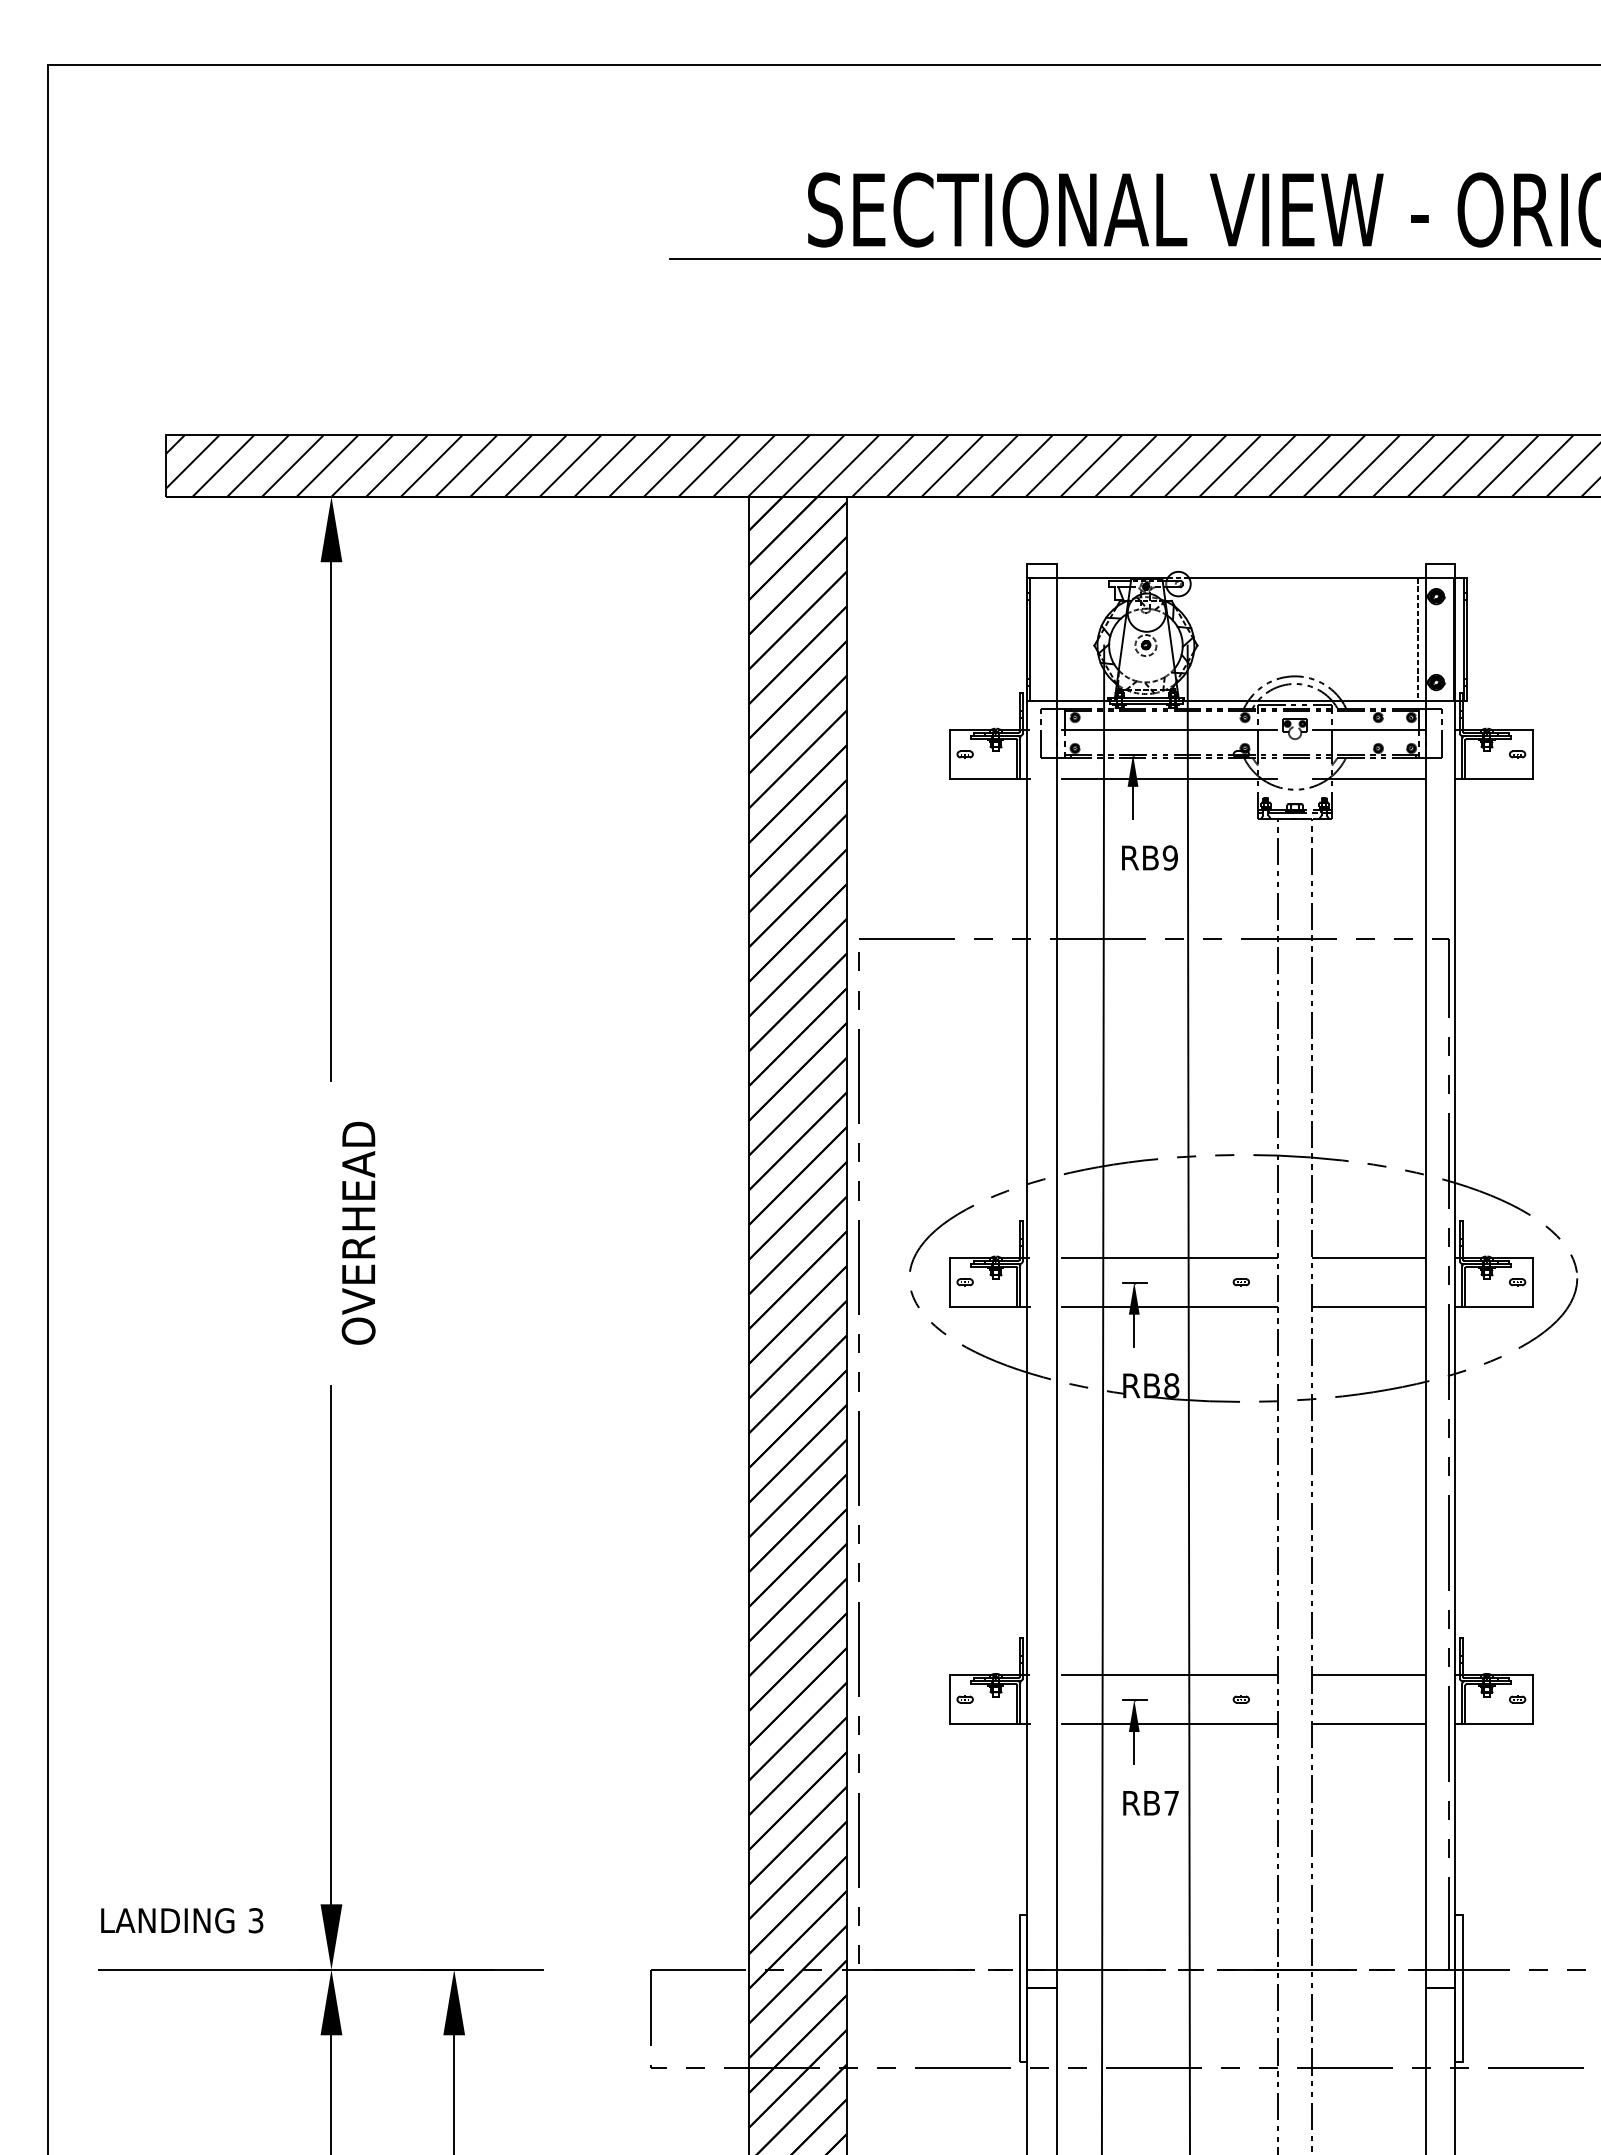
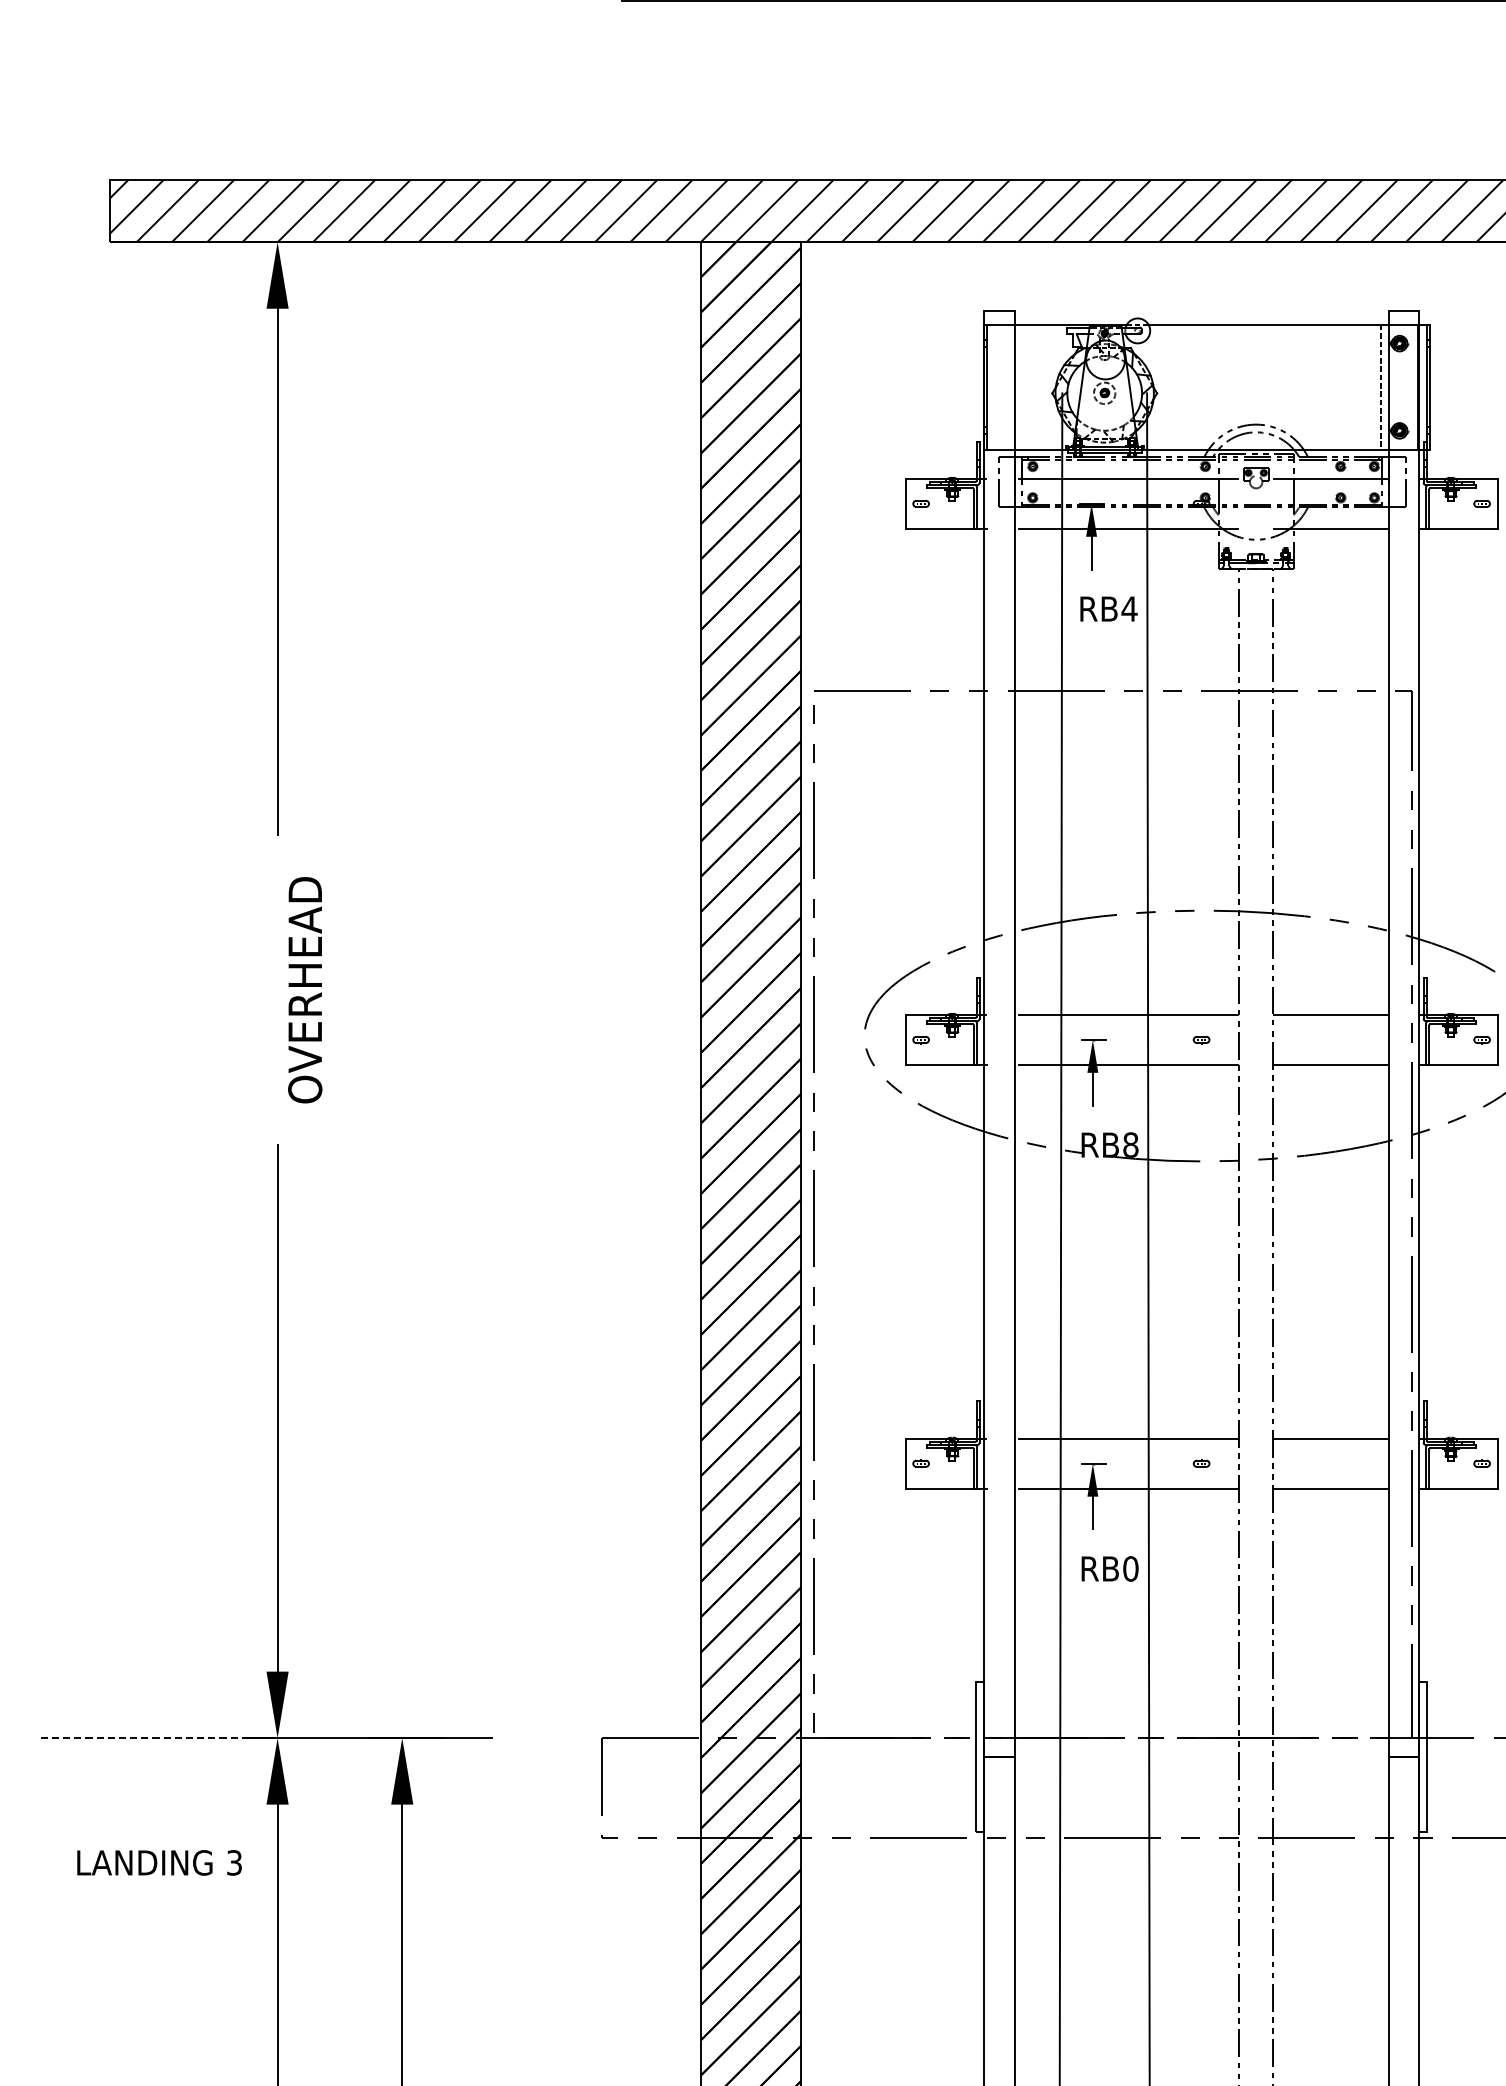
text: (1170, 857) -> (1129, 608), RB9 -> RB4
text: (1171, 1802) -> (1130, 1568), RB7 -> RB0
text: (182, 1920) -> (159, 1862), moved
line: (206, 1969) -> (150, 1737), solid -> dashed

